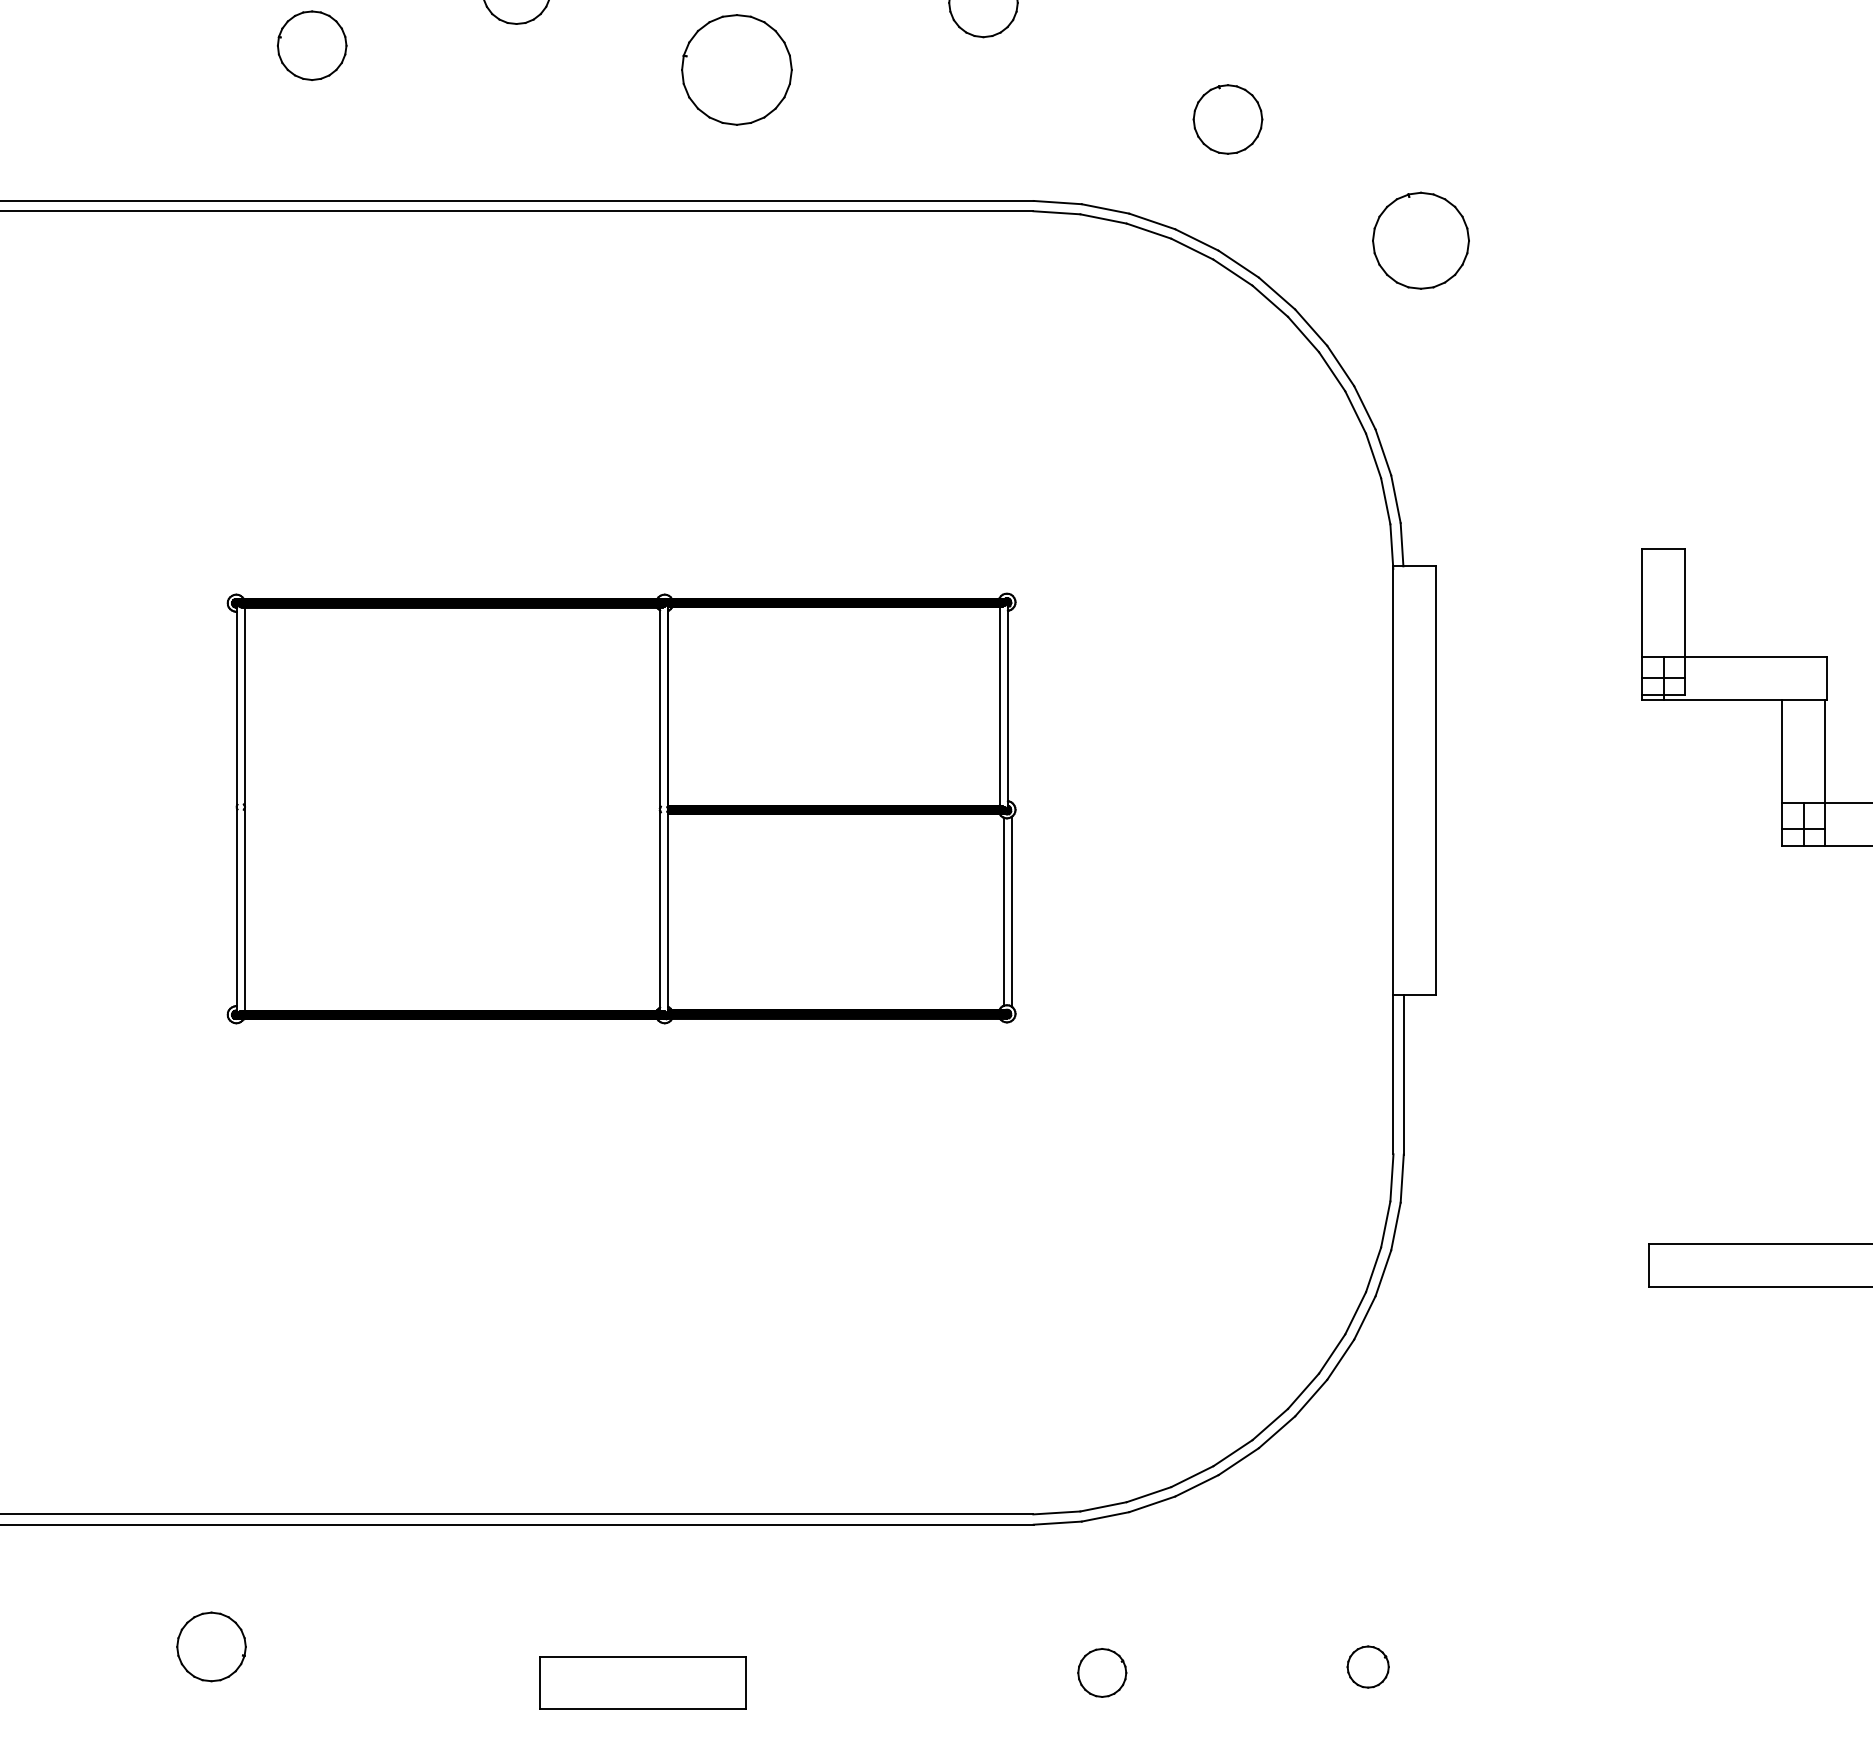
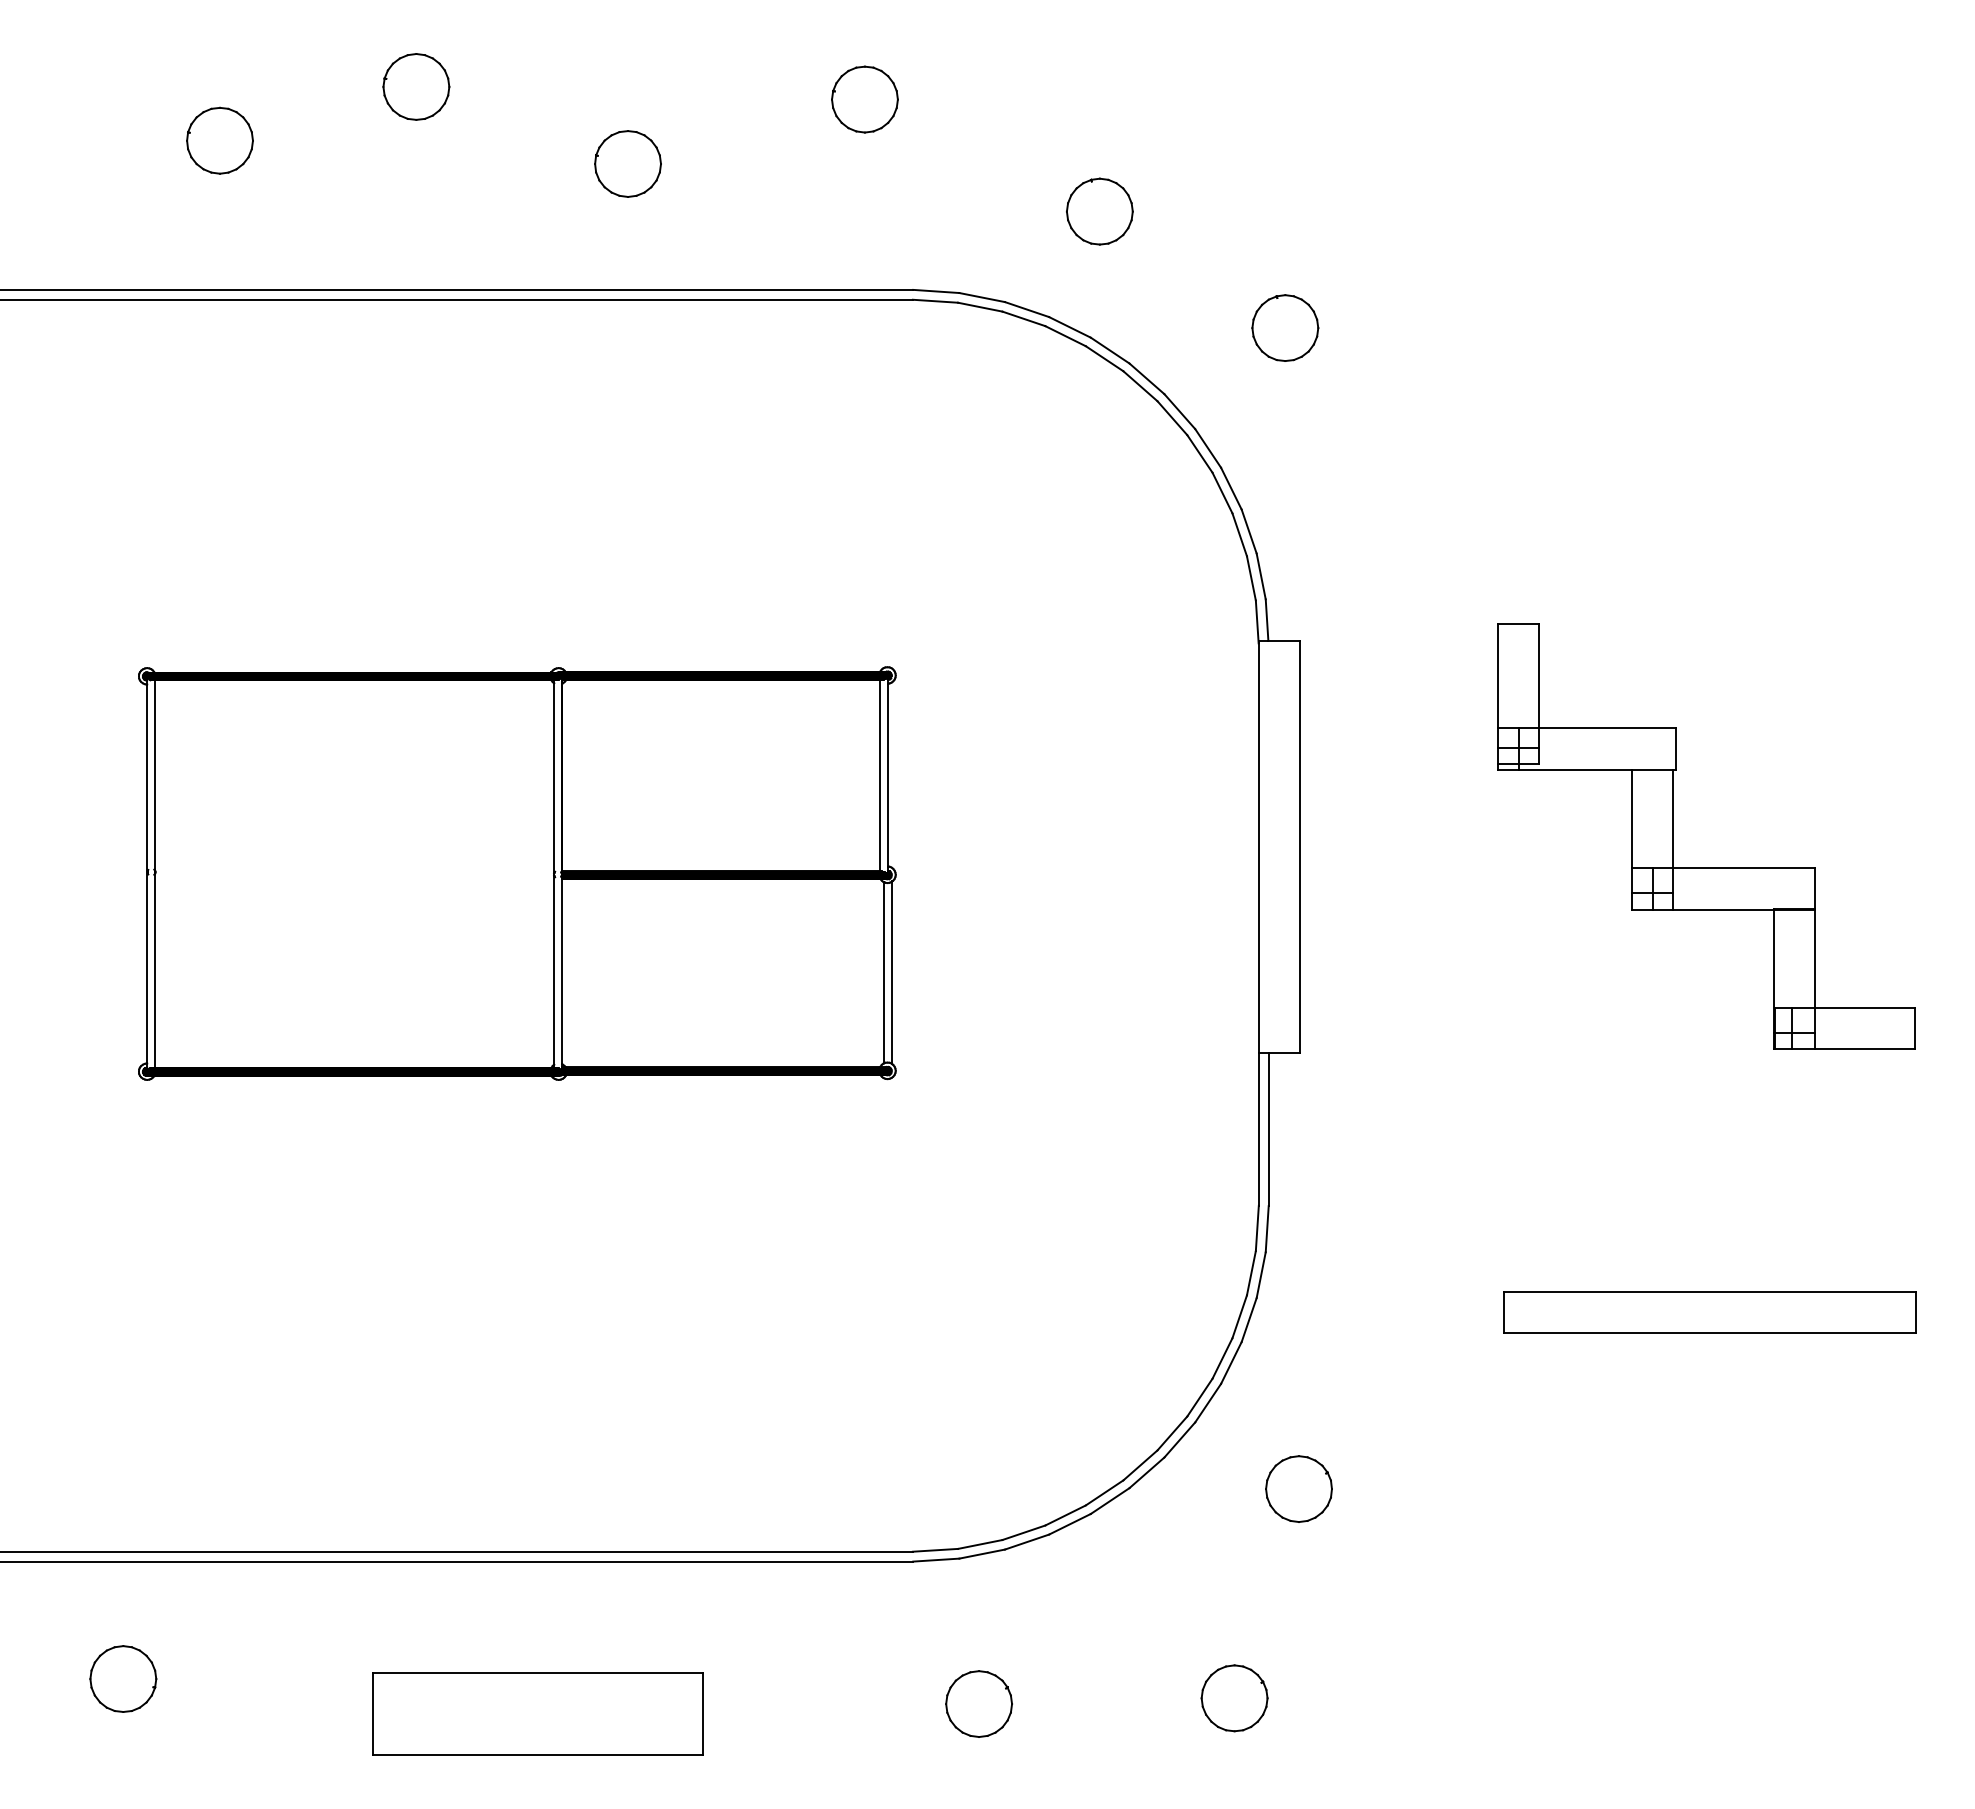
part: (736, 69) -> (627, 163), size x0.62
part: (1421, 240) -> (1285, 327), size x0.71
part: (1434, 1448) -> (1298, 1488), added
part: (1368, 1667) -> (1234, 1698), size x1.67
part: (1101, 1672) -> (978, 1703), size x1.43
part: (642, 1682) -> (537, 1713), size x1.67

